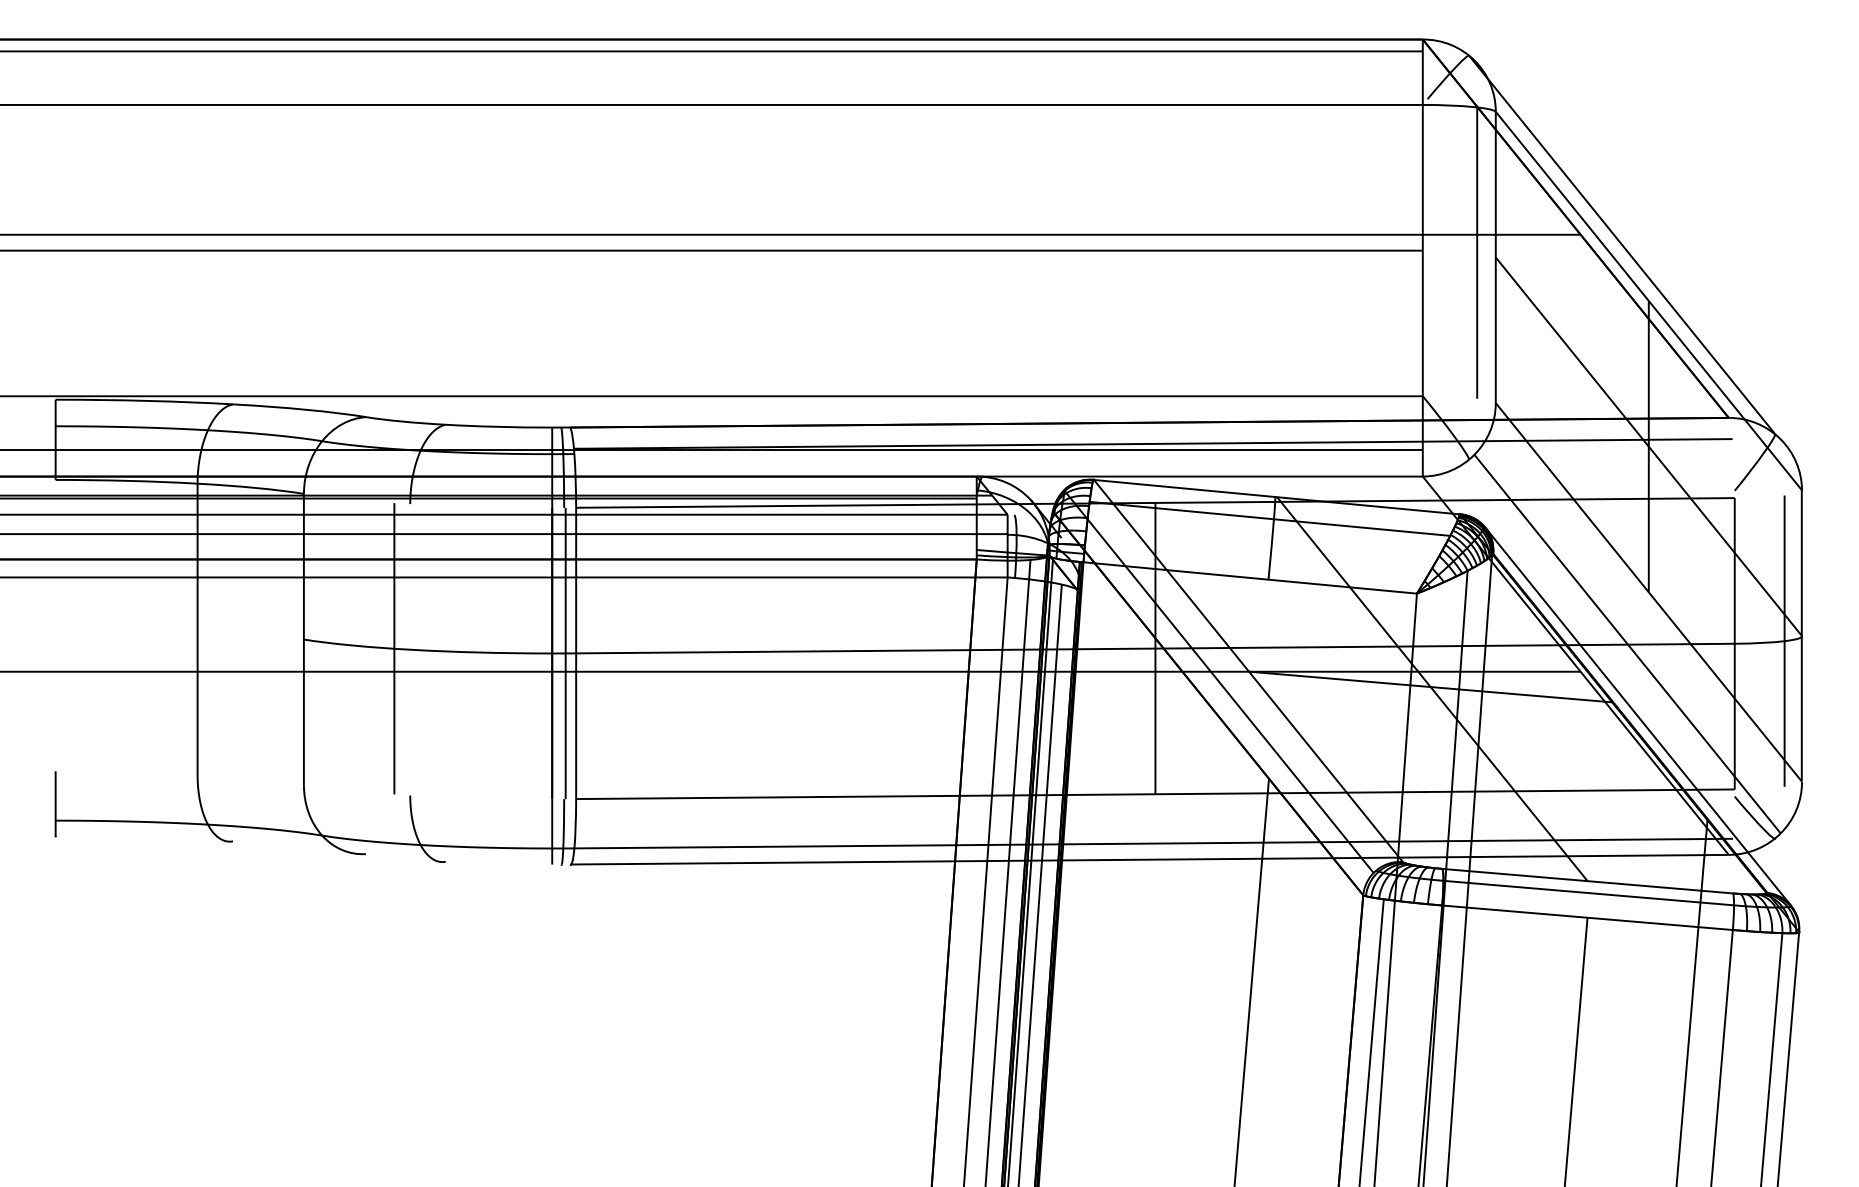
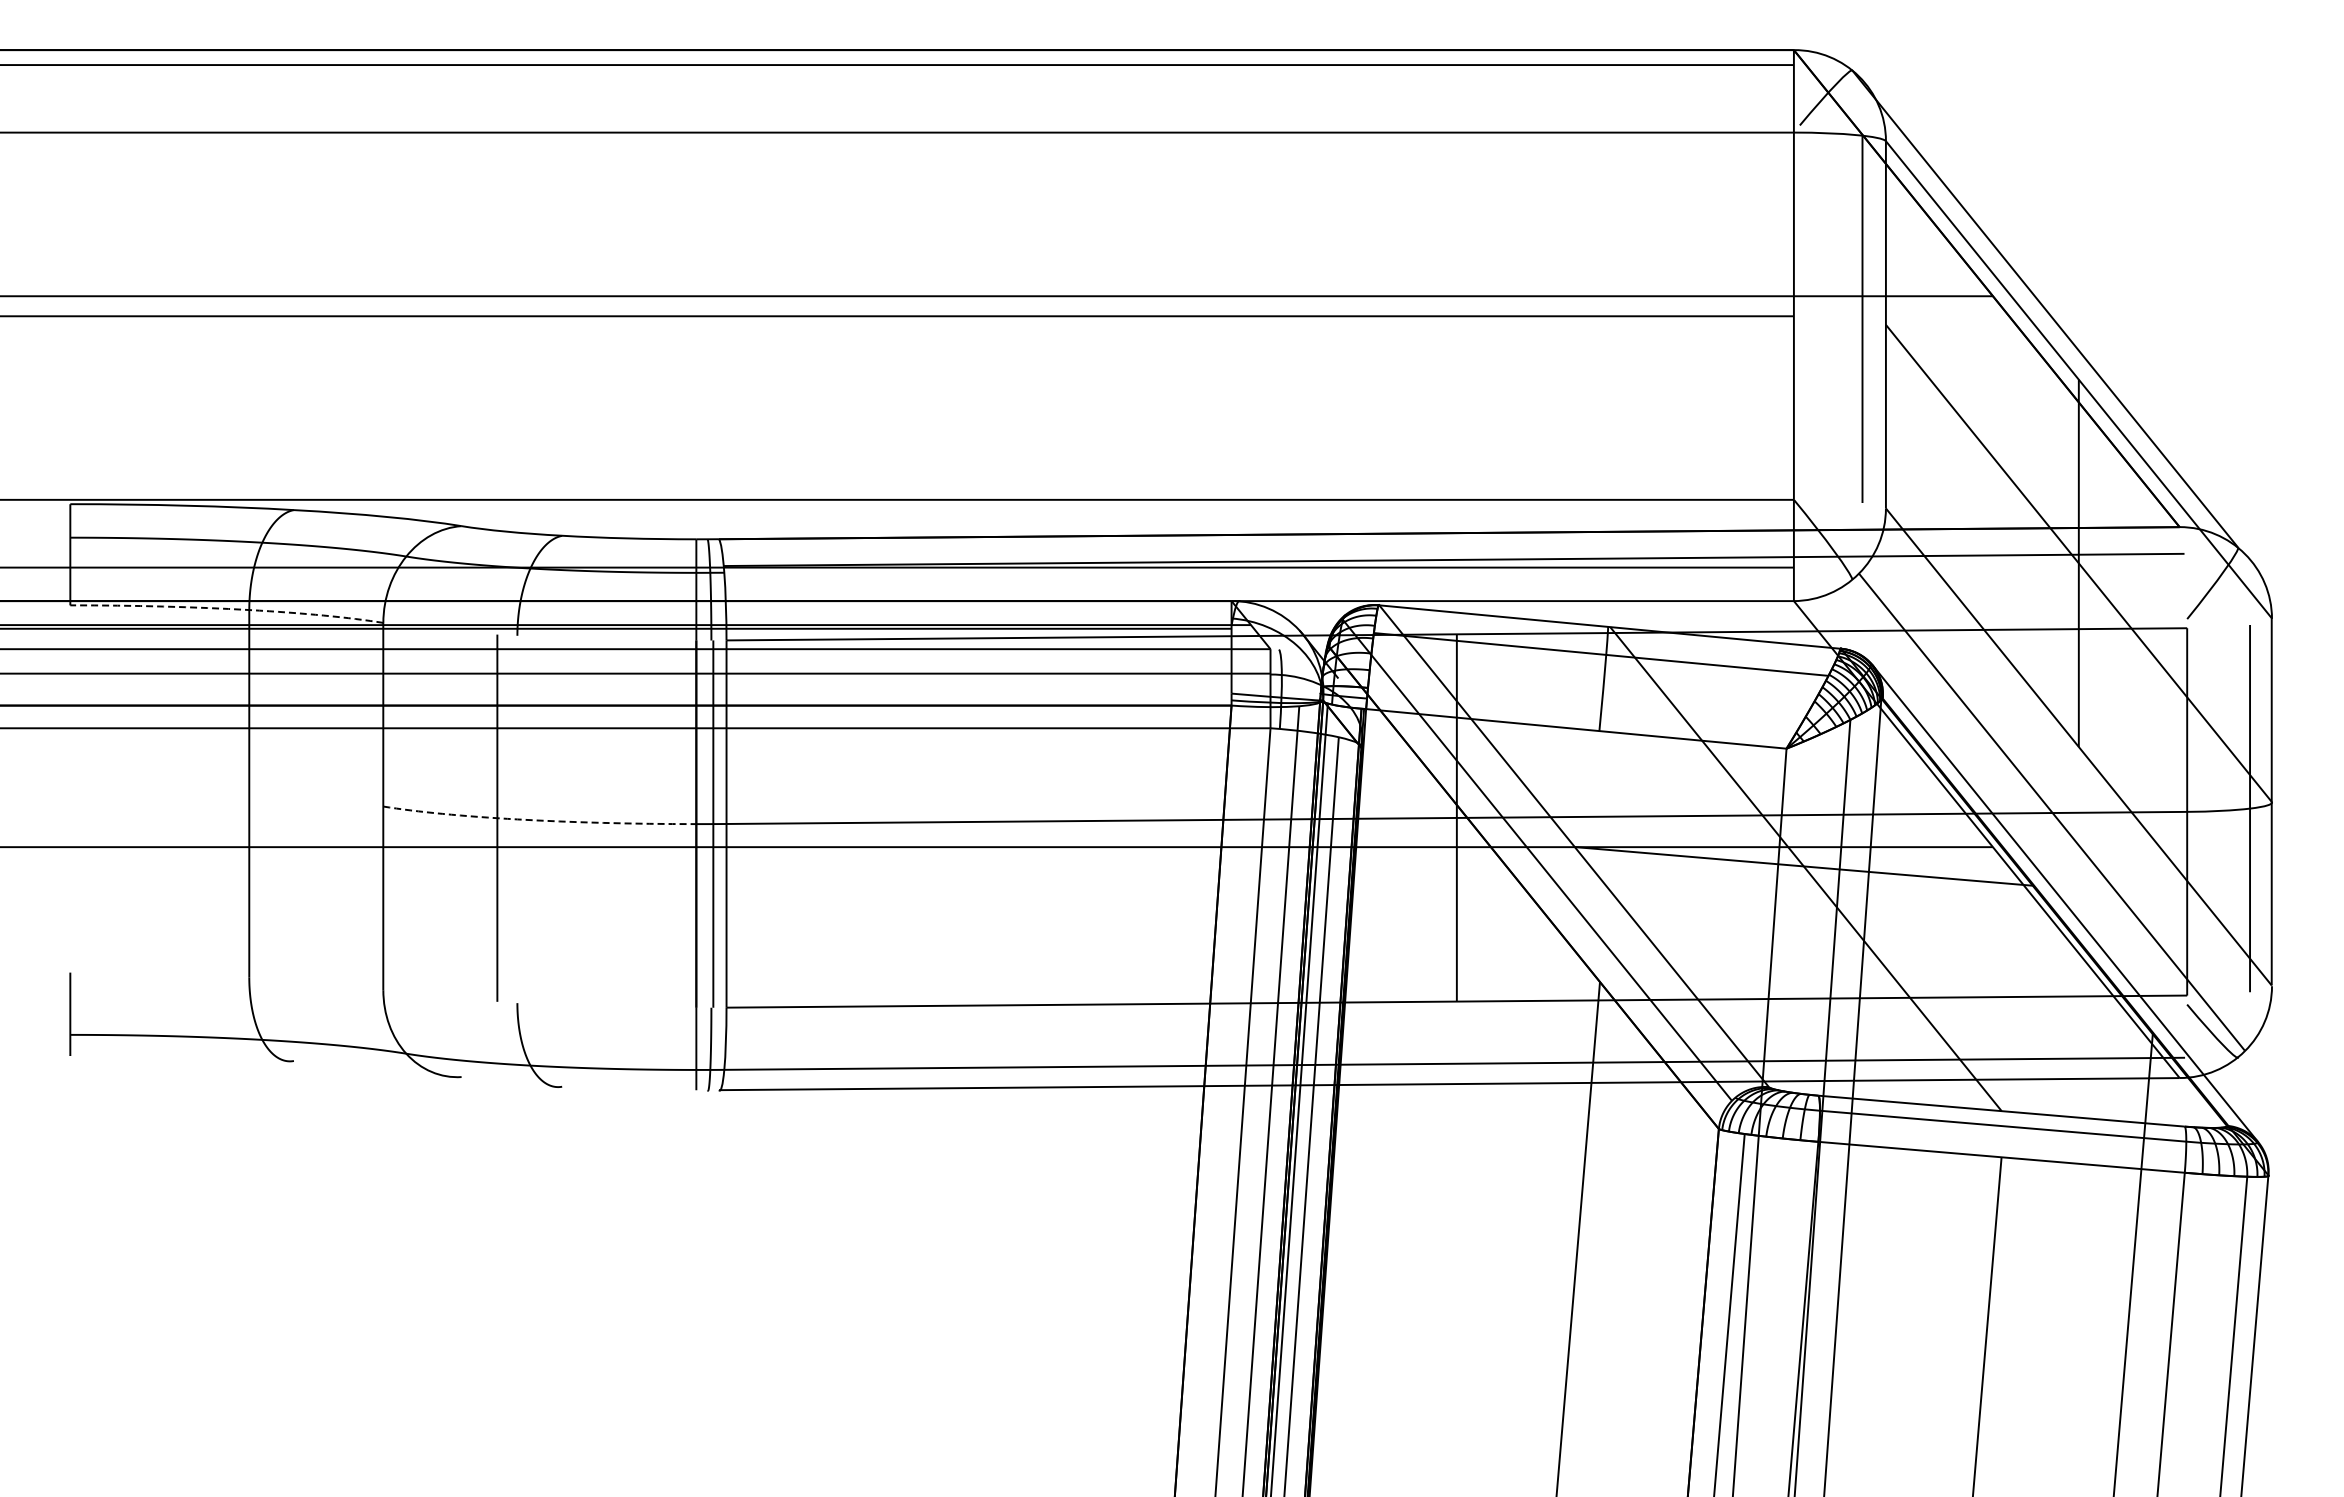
arc: (181, 482) -> (228, 608), solid -> dashed
arc: (426, 650) -> (537, 820), solid -> dashed

